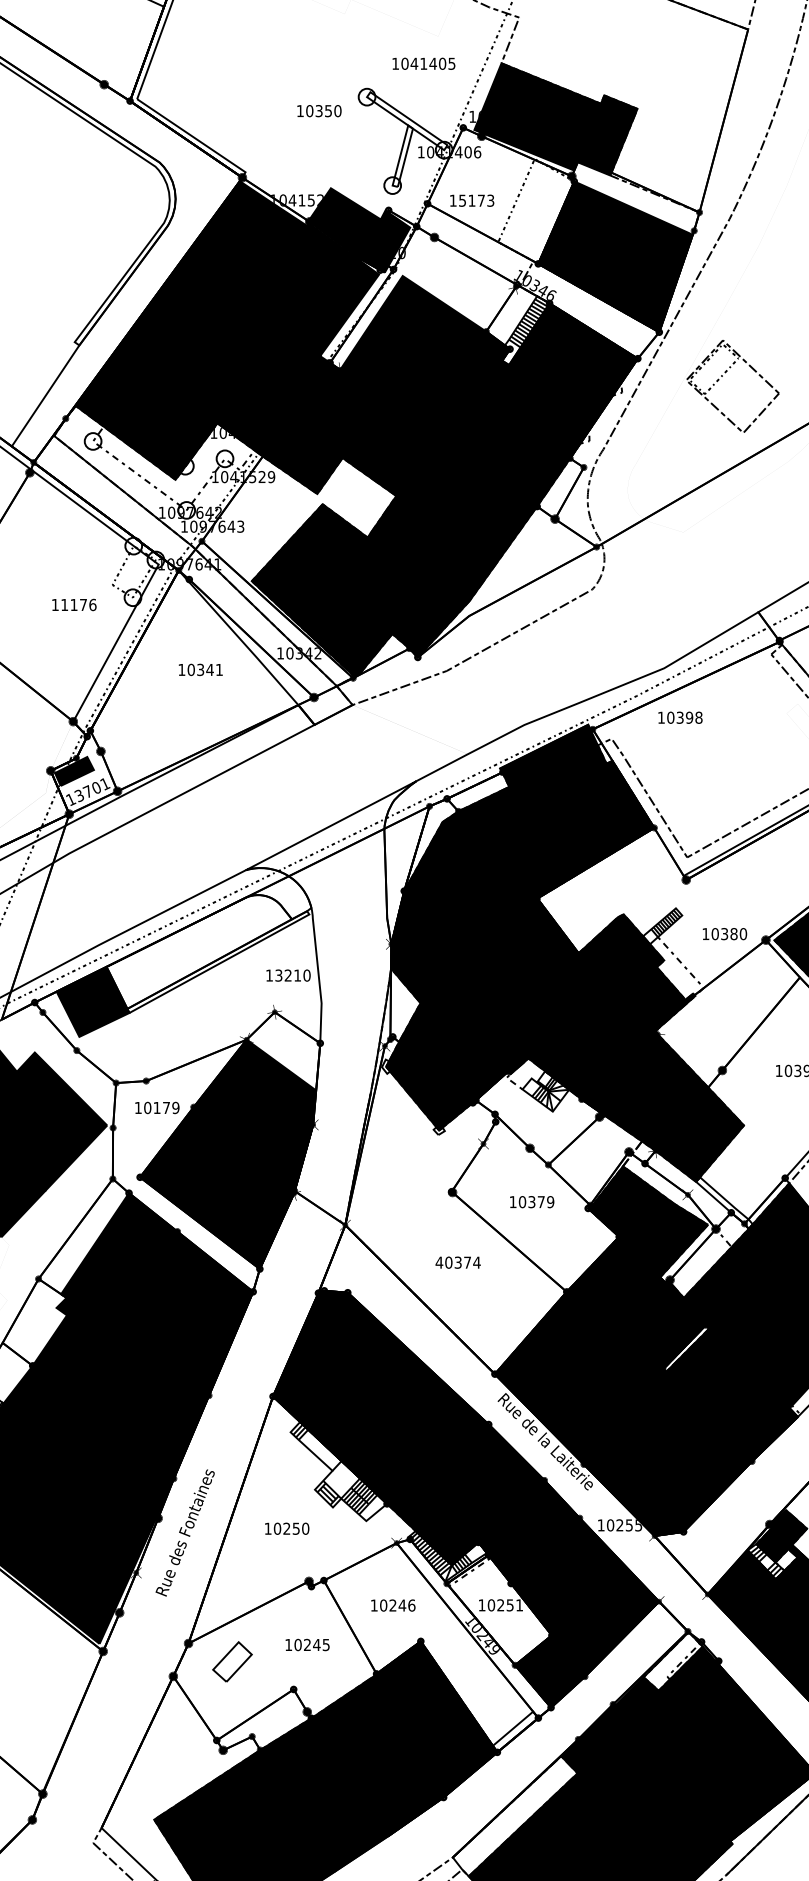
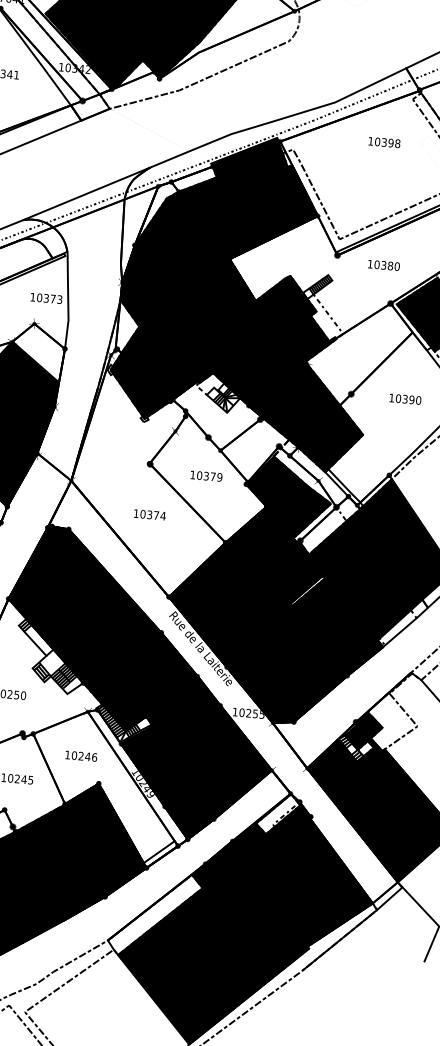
text: (680, 717) -> (384, 142), moved
text: (724, 934) -> (383, 265), moved
text: (292, 975) -> (49, 298), 13210 -> 10373
text: (439, 1262) -> (136, 513), 40374 -> 10374
fill: (498, 1610) -> (156, 766), added

